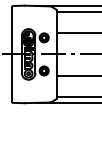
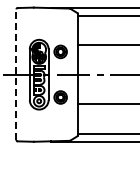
line: (12, 54) -> (16, 74), solid -> dashed

